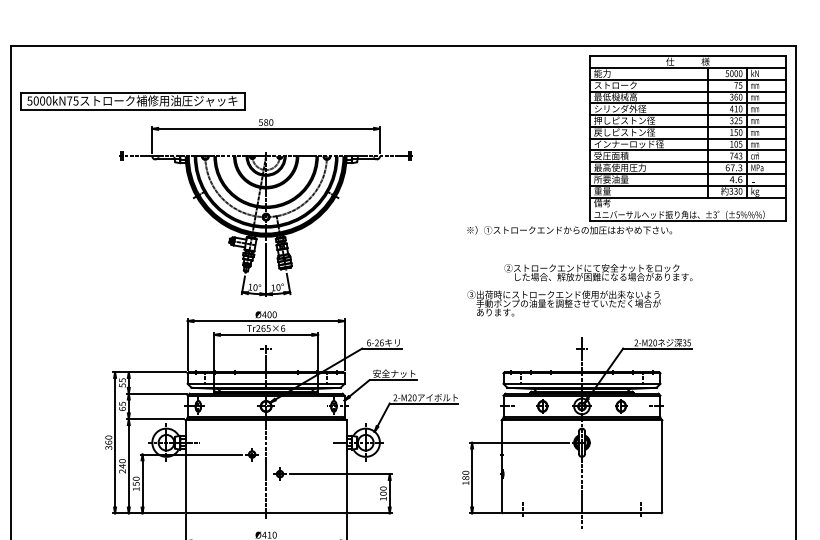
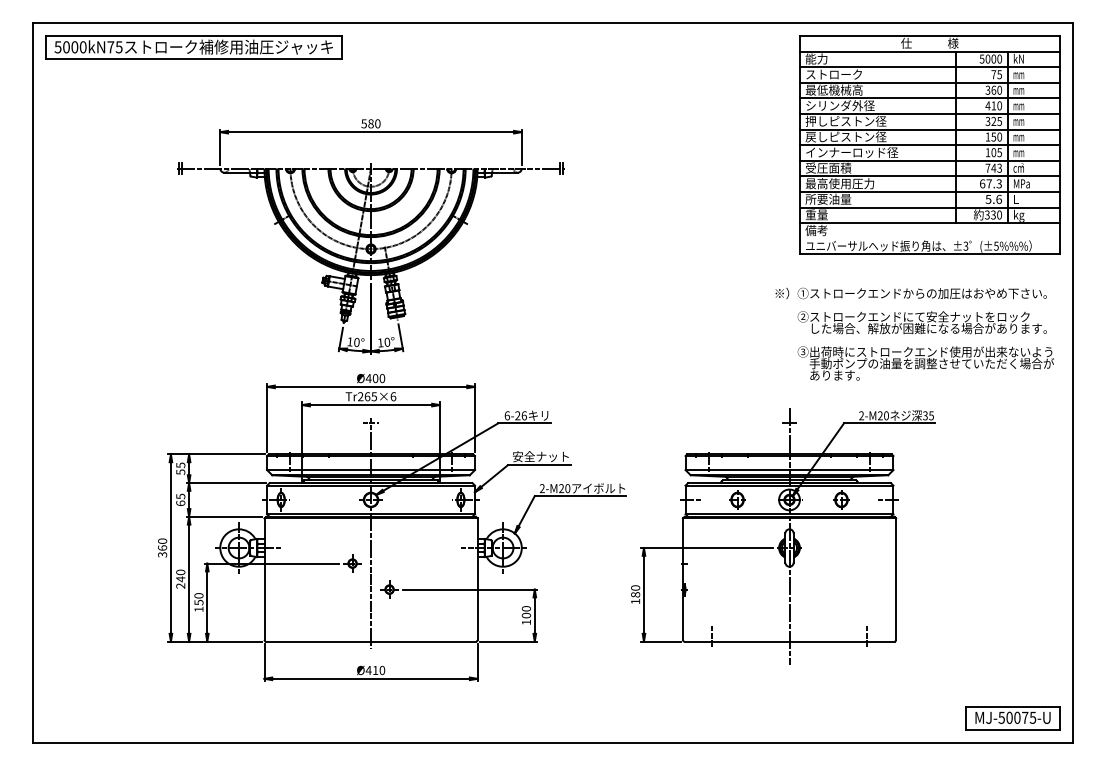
part: (132, 101) -> (193, 47), moved
text: (732, 179) -> (988, 199), 4.6 -> 5.6
text: (569, 230) -> (910, 293), moved
text: (597, 272) -> (921, 322), moved
text: (563, 303) -> (925, 363), moved

